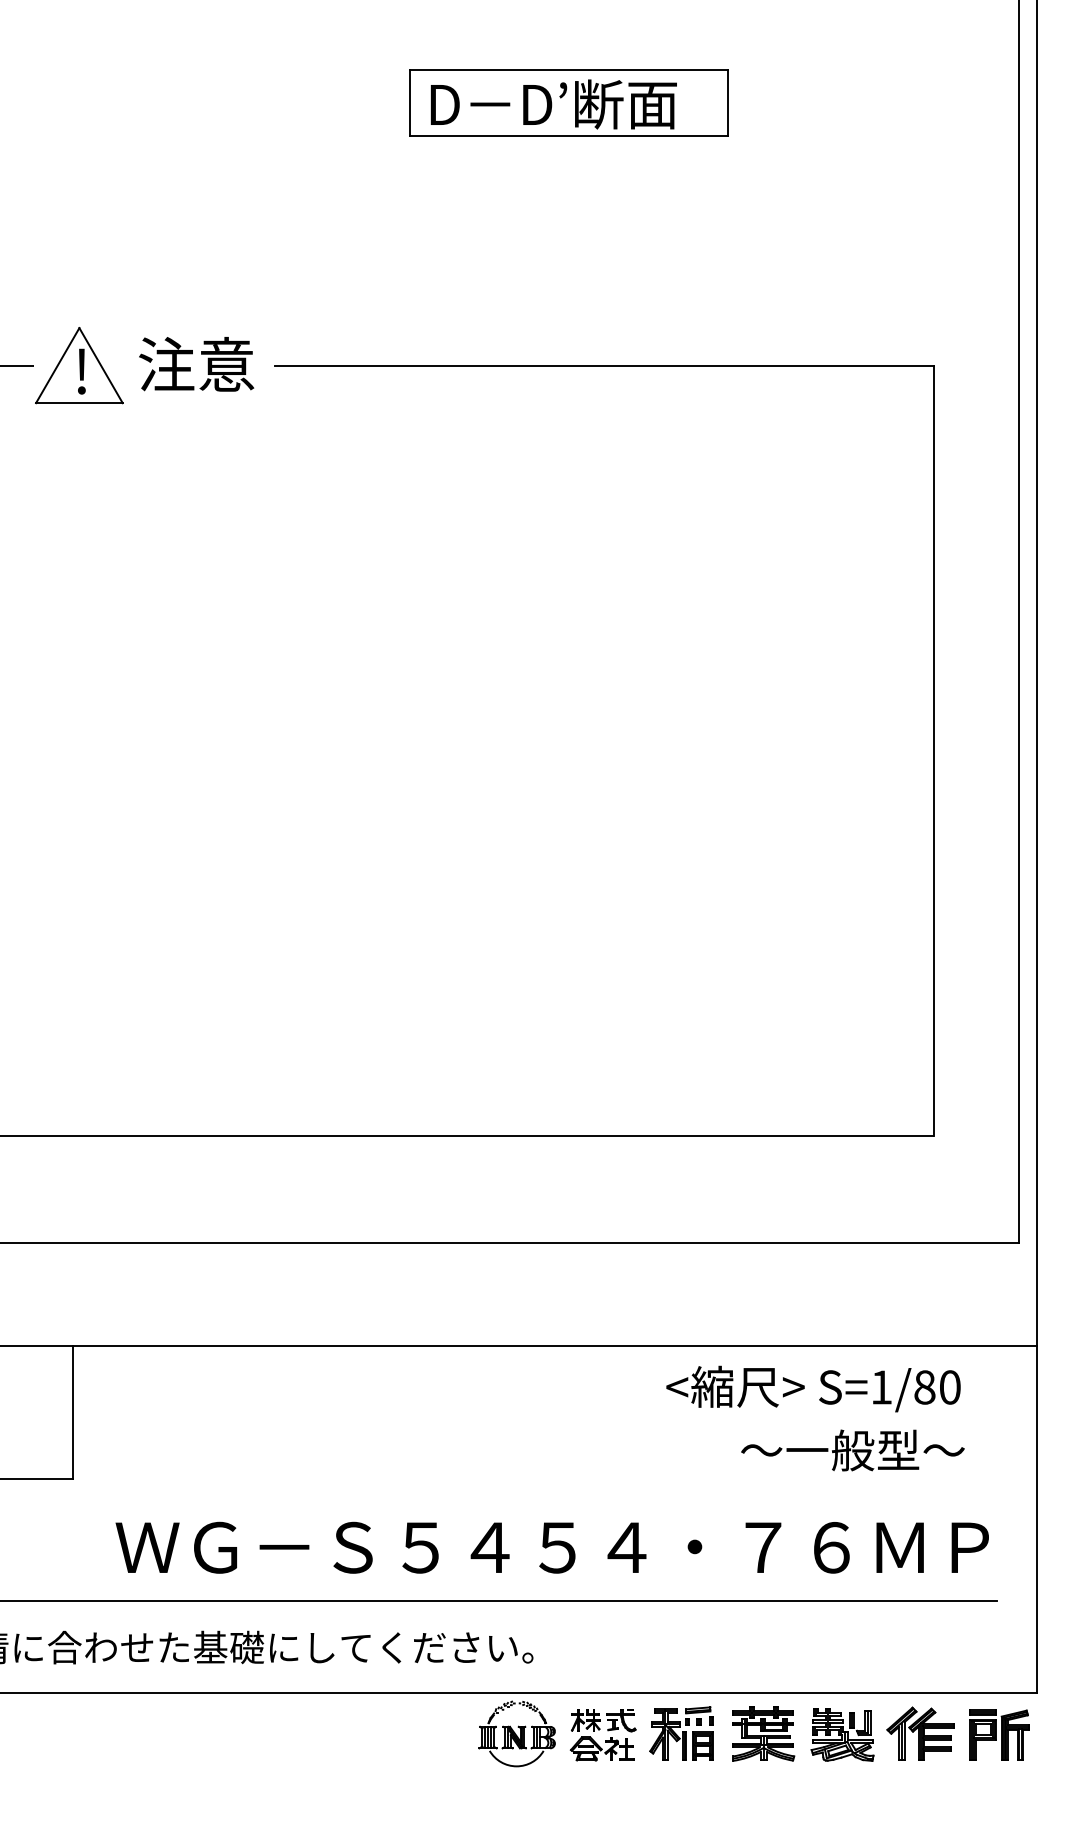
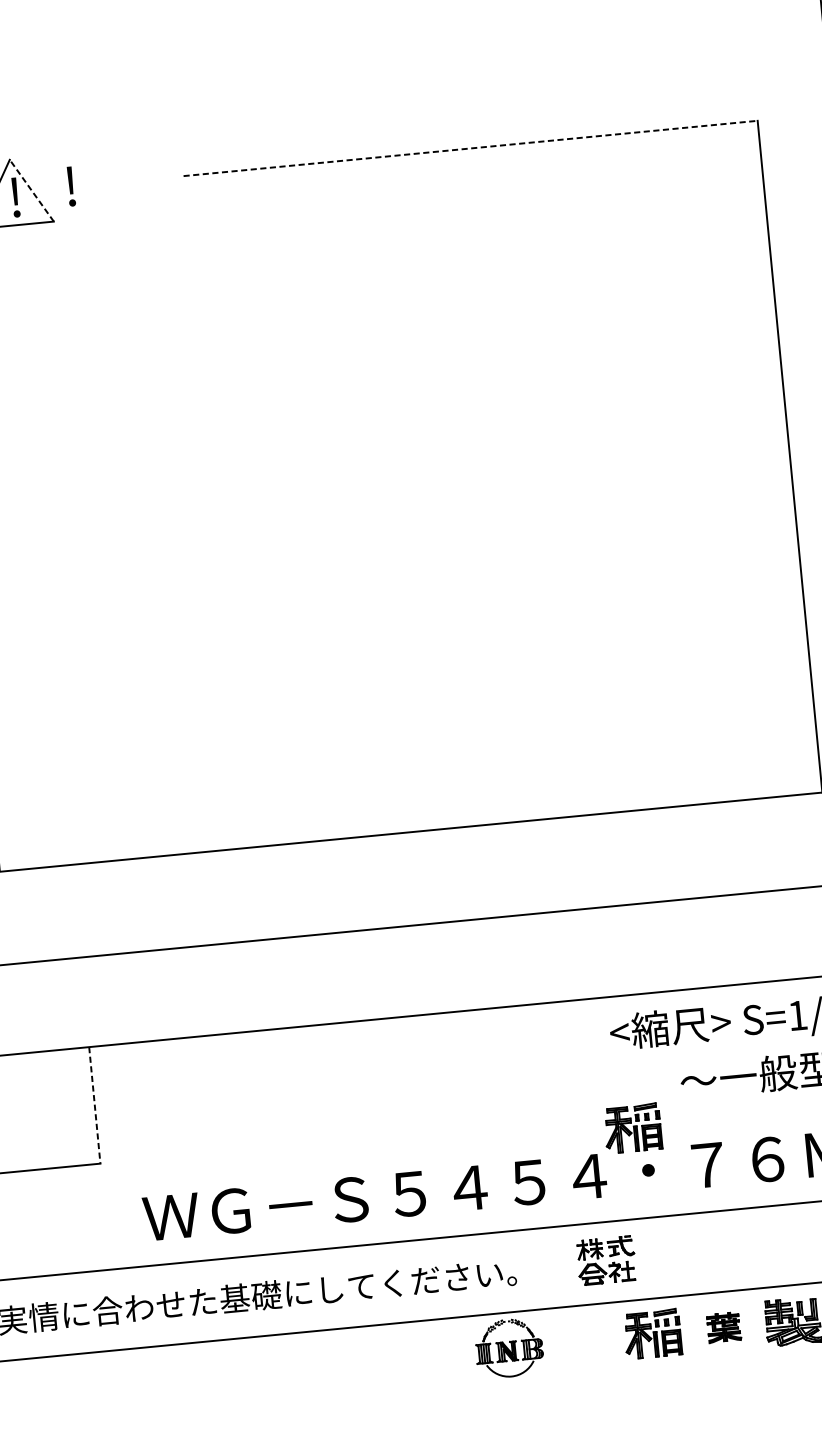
text: (196, 363) -> (114, 180), 注意 -> !
line: (100, 365) -> (31, 190), solid -> dashed
line: (605, 365) -> (471, 148), solid -> dashed
line: (72, 1412) -> (94, 1105), solid -> dashed
part: (681, 1497) -> (632, 1128), added
part: (763, 1733) -> (723, 1327), size x0.6
part: (602, 1735) -> (605, 1261), moved

